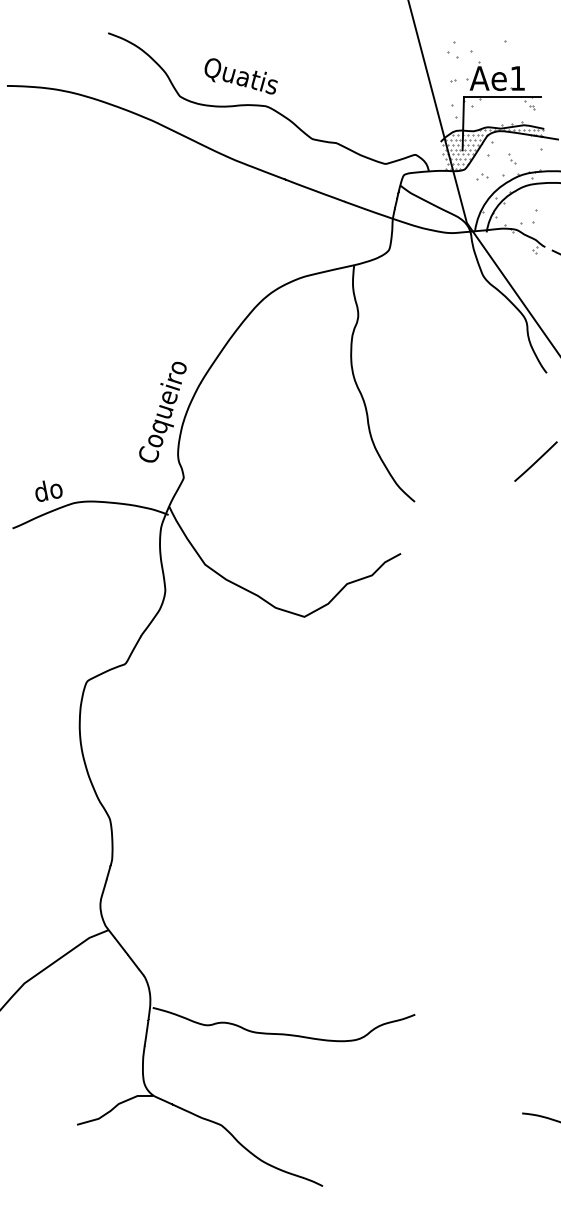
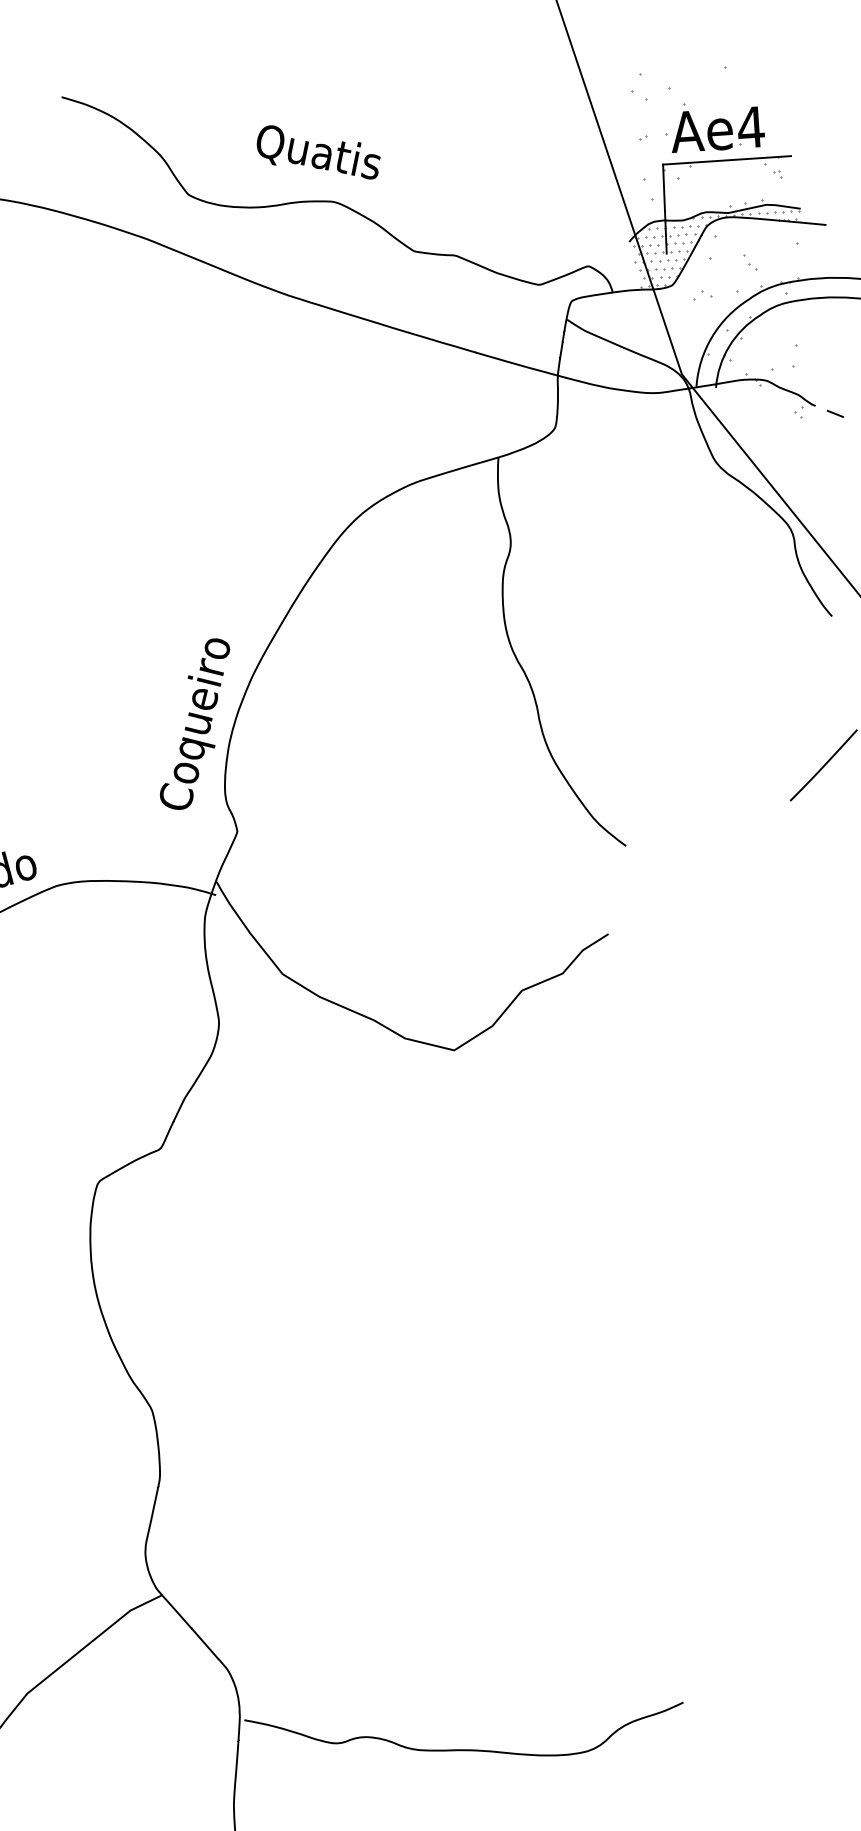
text: (240, 76) -> (317, 152), moved
text: (517, 78) -> (750, 127), Ae1 -> Ae4

